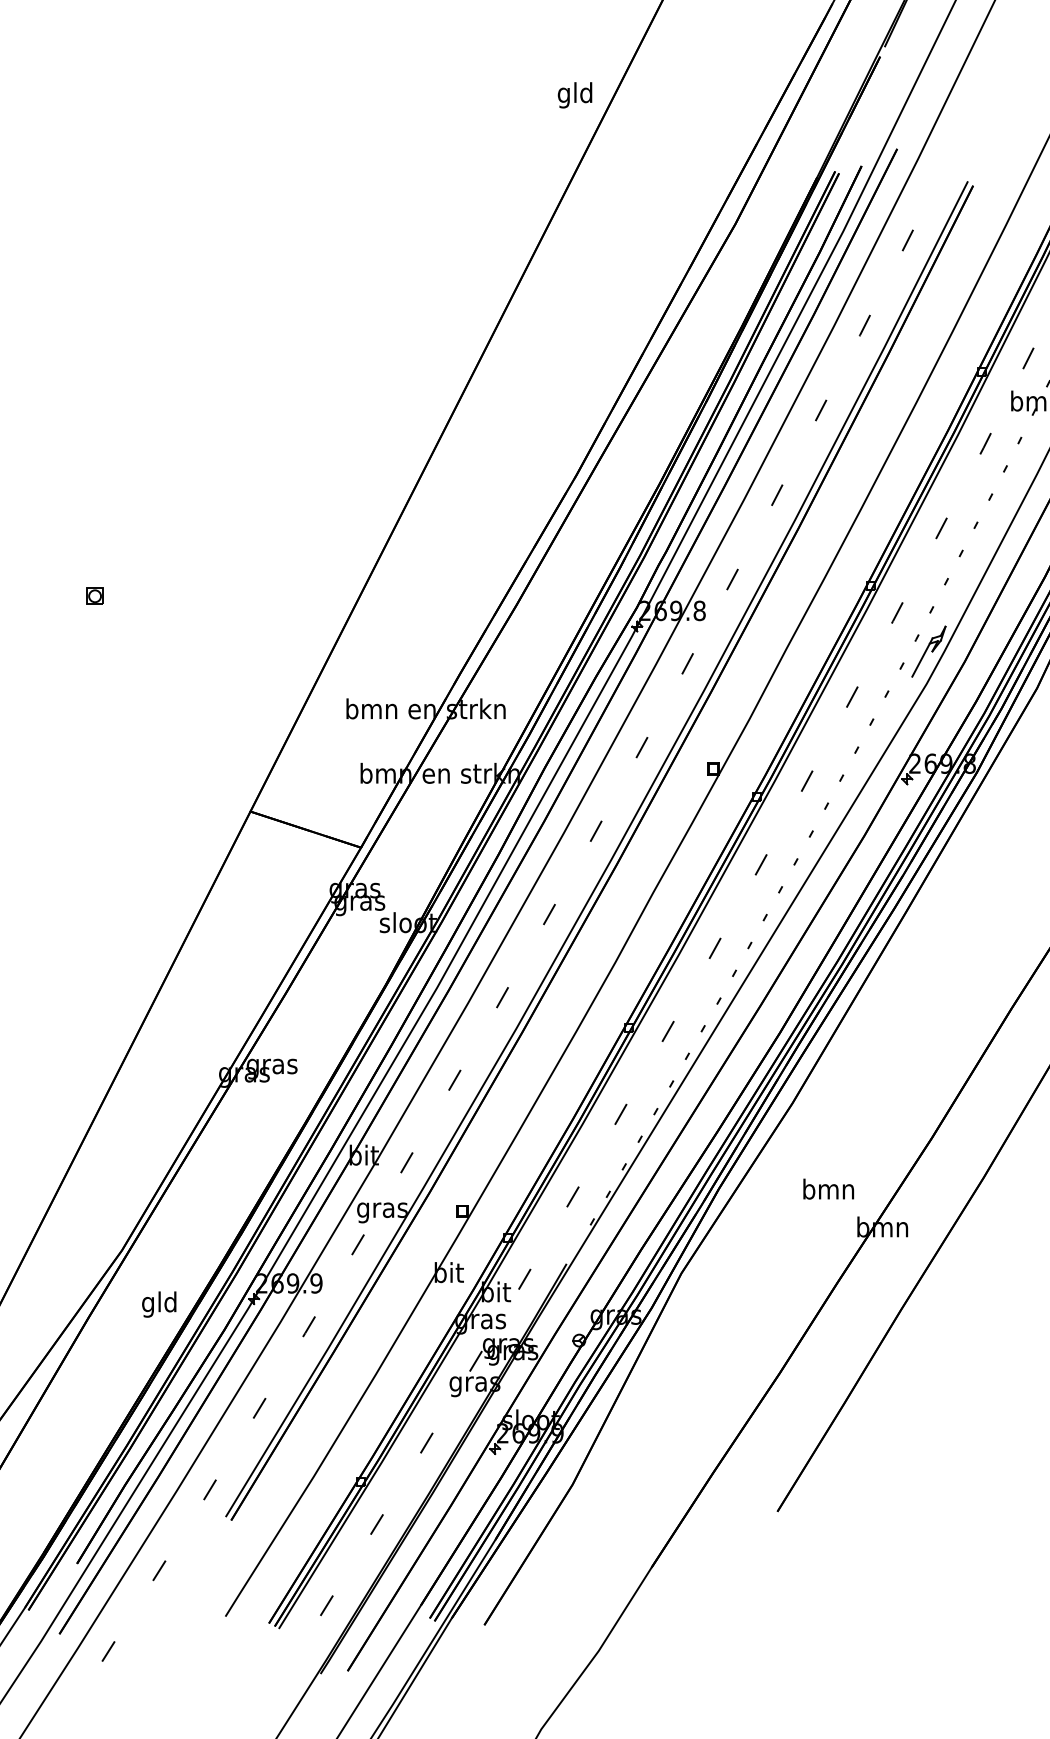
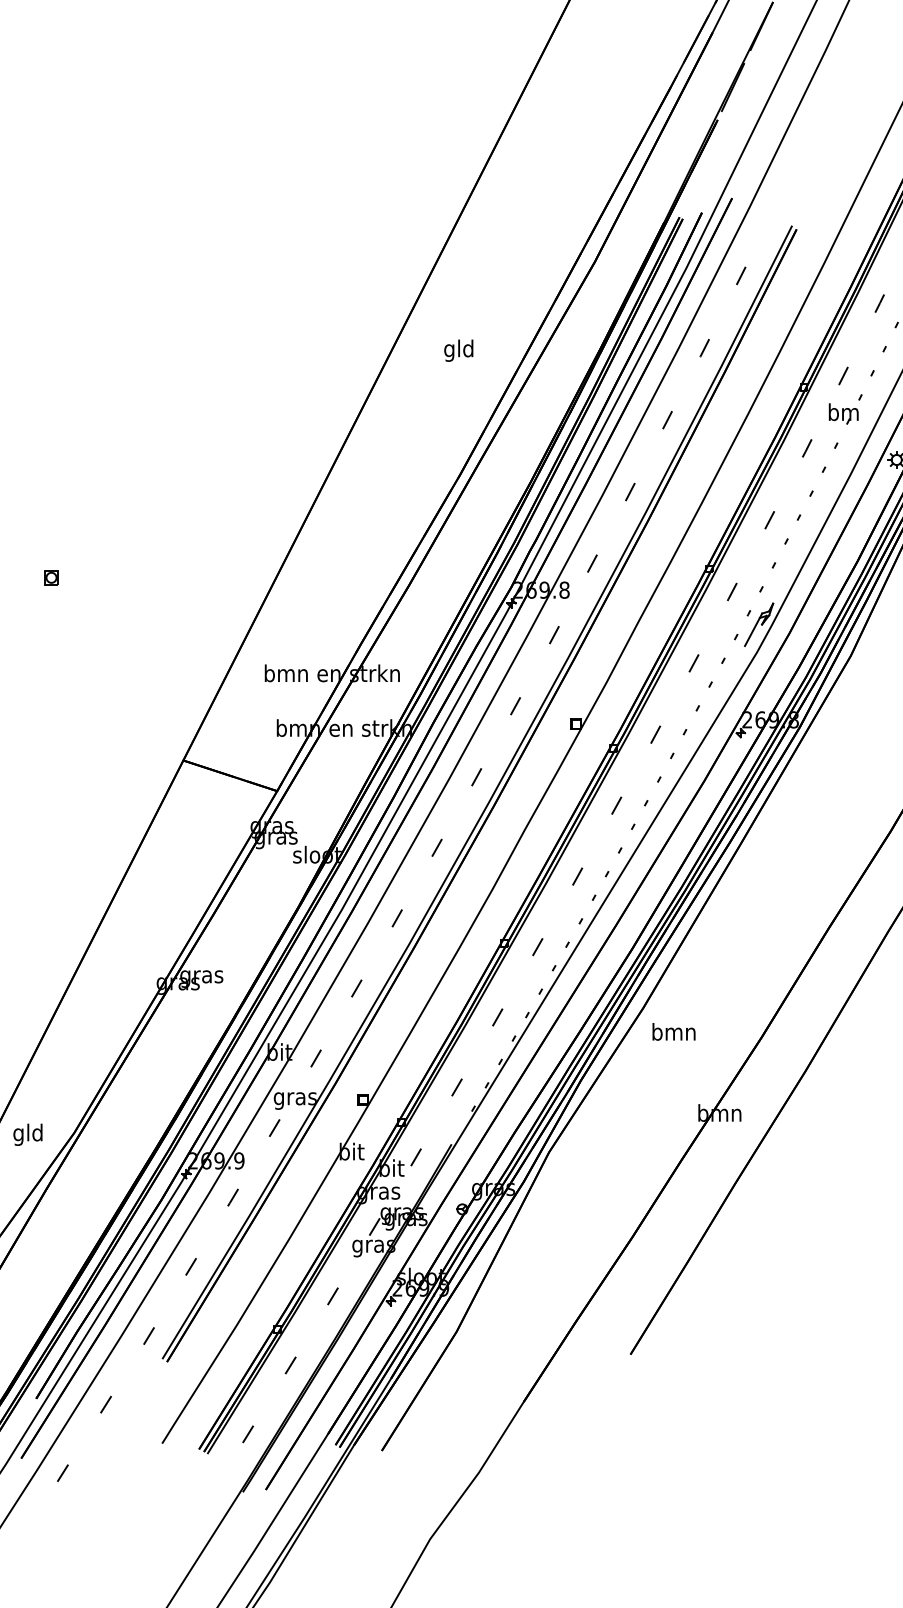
text: (574, 95) -> (458, 350), moved
text: (828, 1188) -> (673, 1031), moved
text: (158, 1304) -> (27, 1134), moved

